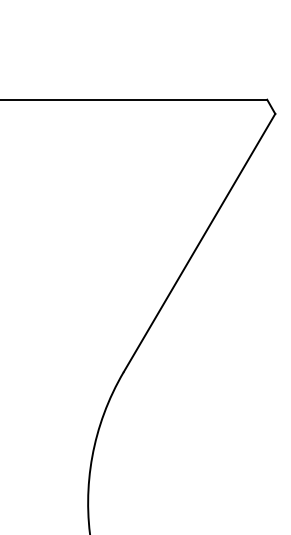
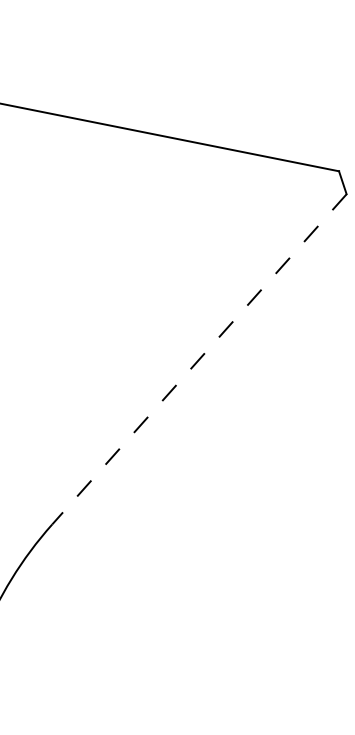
line: (199, 242) -> (199, 358), solid -> dashed

